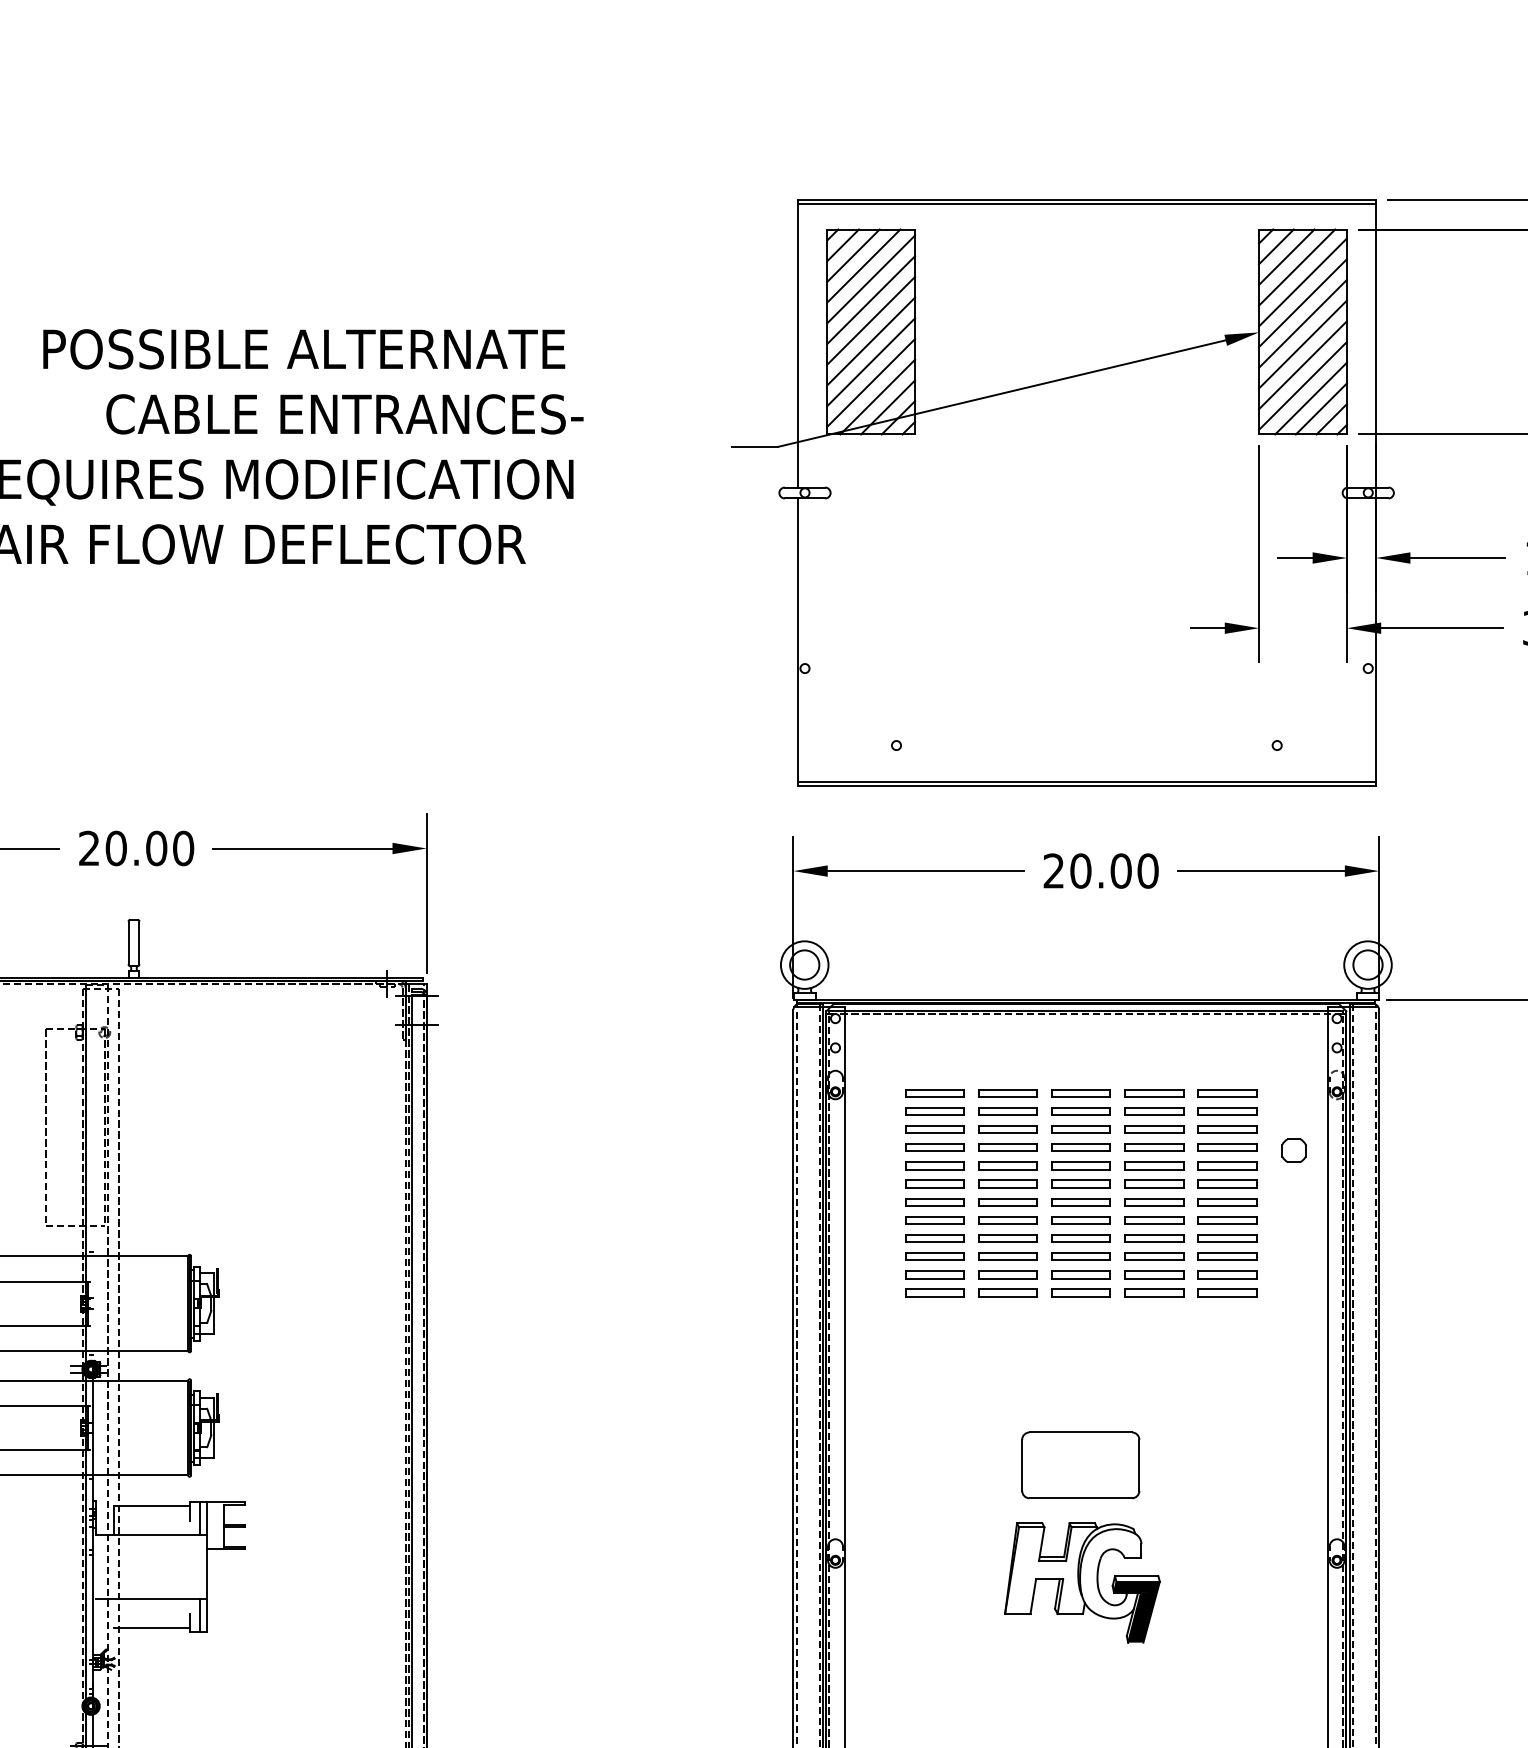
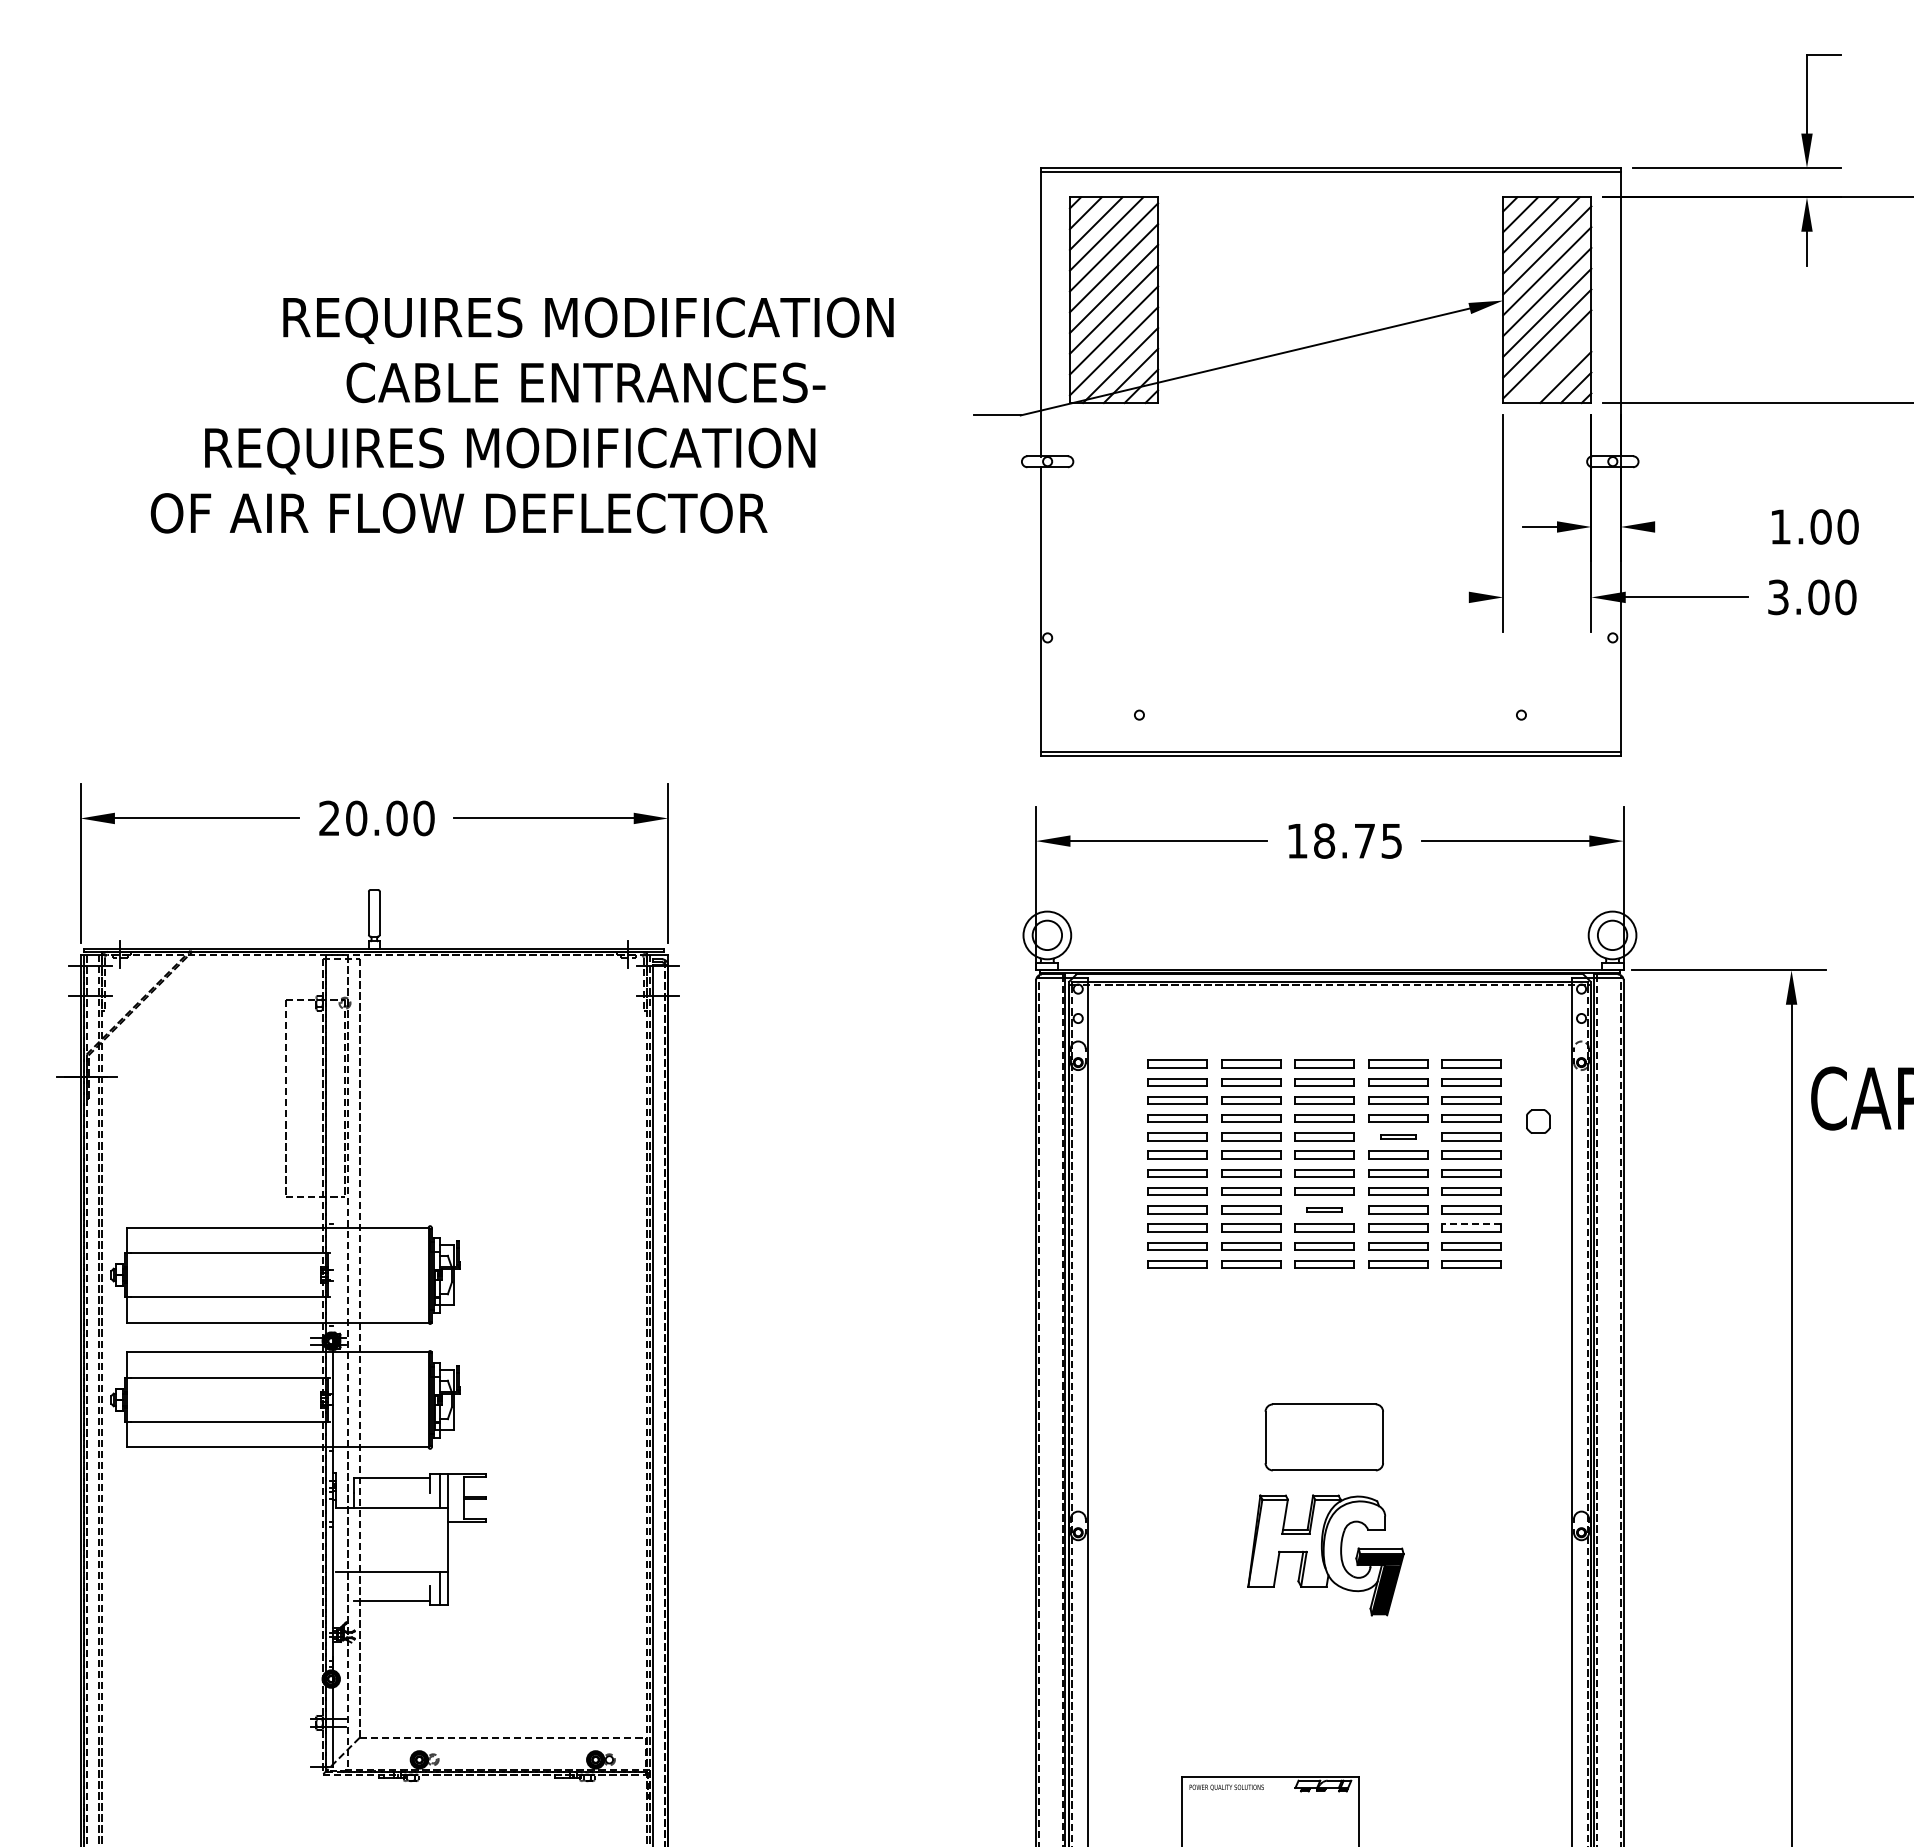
text: (349, 352) -> (590, 320), POSSIBLE ALTERNATE -> REQUIRES MODIFICATION
line: (1311, 399) -> (1555, 367), removed
line: (1457, 557) -> (1702, 526), removed
line: (1207, 628) -> (1451, 597), removed
text: (1100, 870) -> (1344, 840), 20.00 -> 18.75
part: (1154, 1165) -> (1398, 1136), size x0.6
part: (1080, 1238) -> (1324, 1209), size x0.6
line: (1227, 1253) -> (1471, 1224), solid -> dashed

